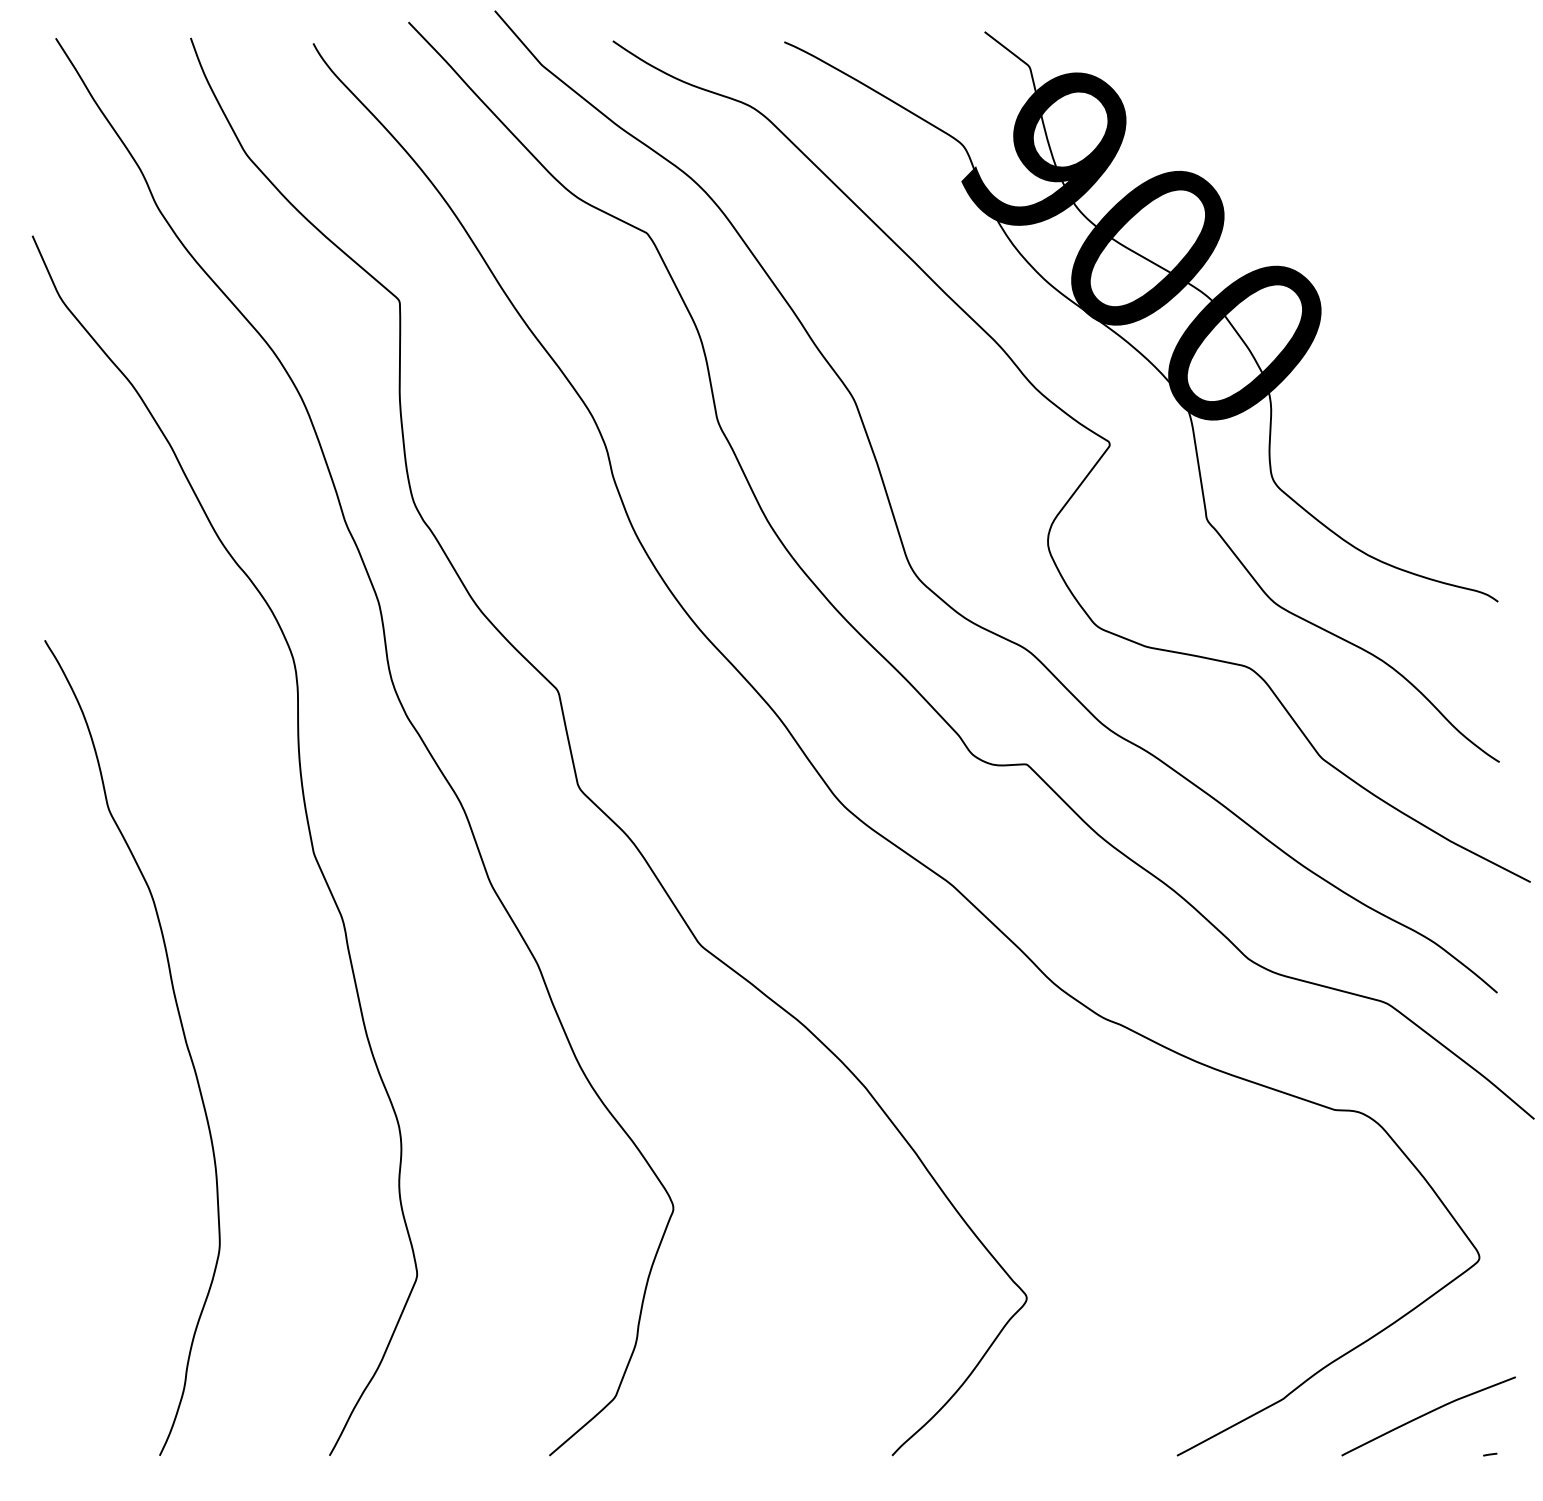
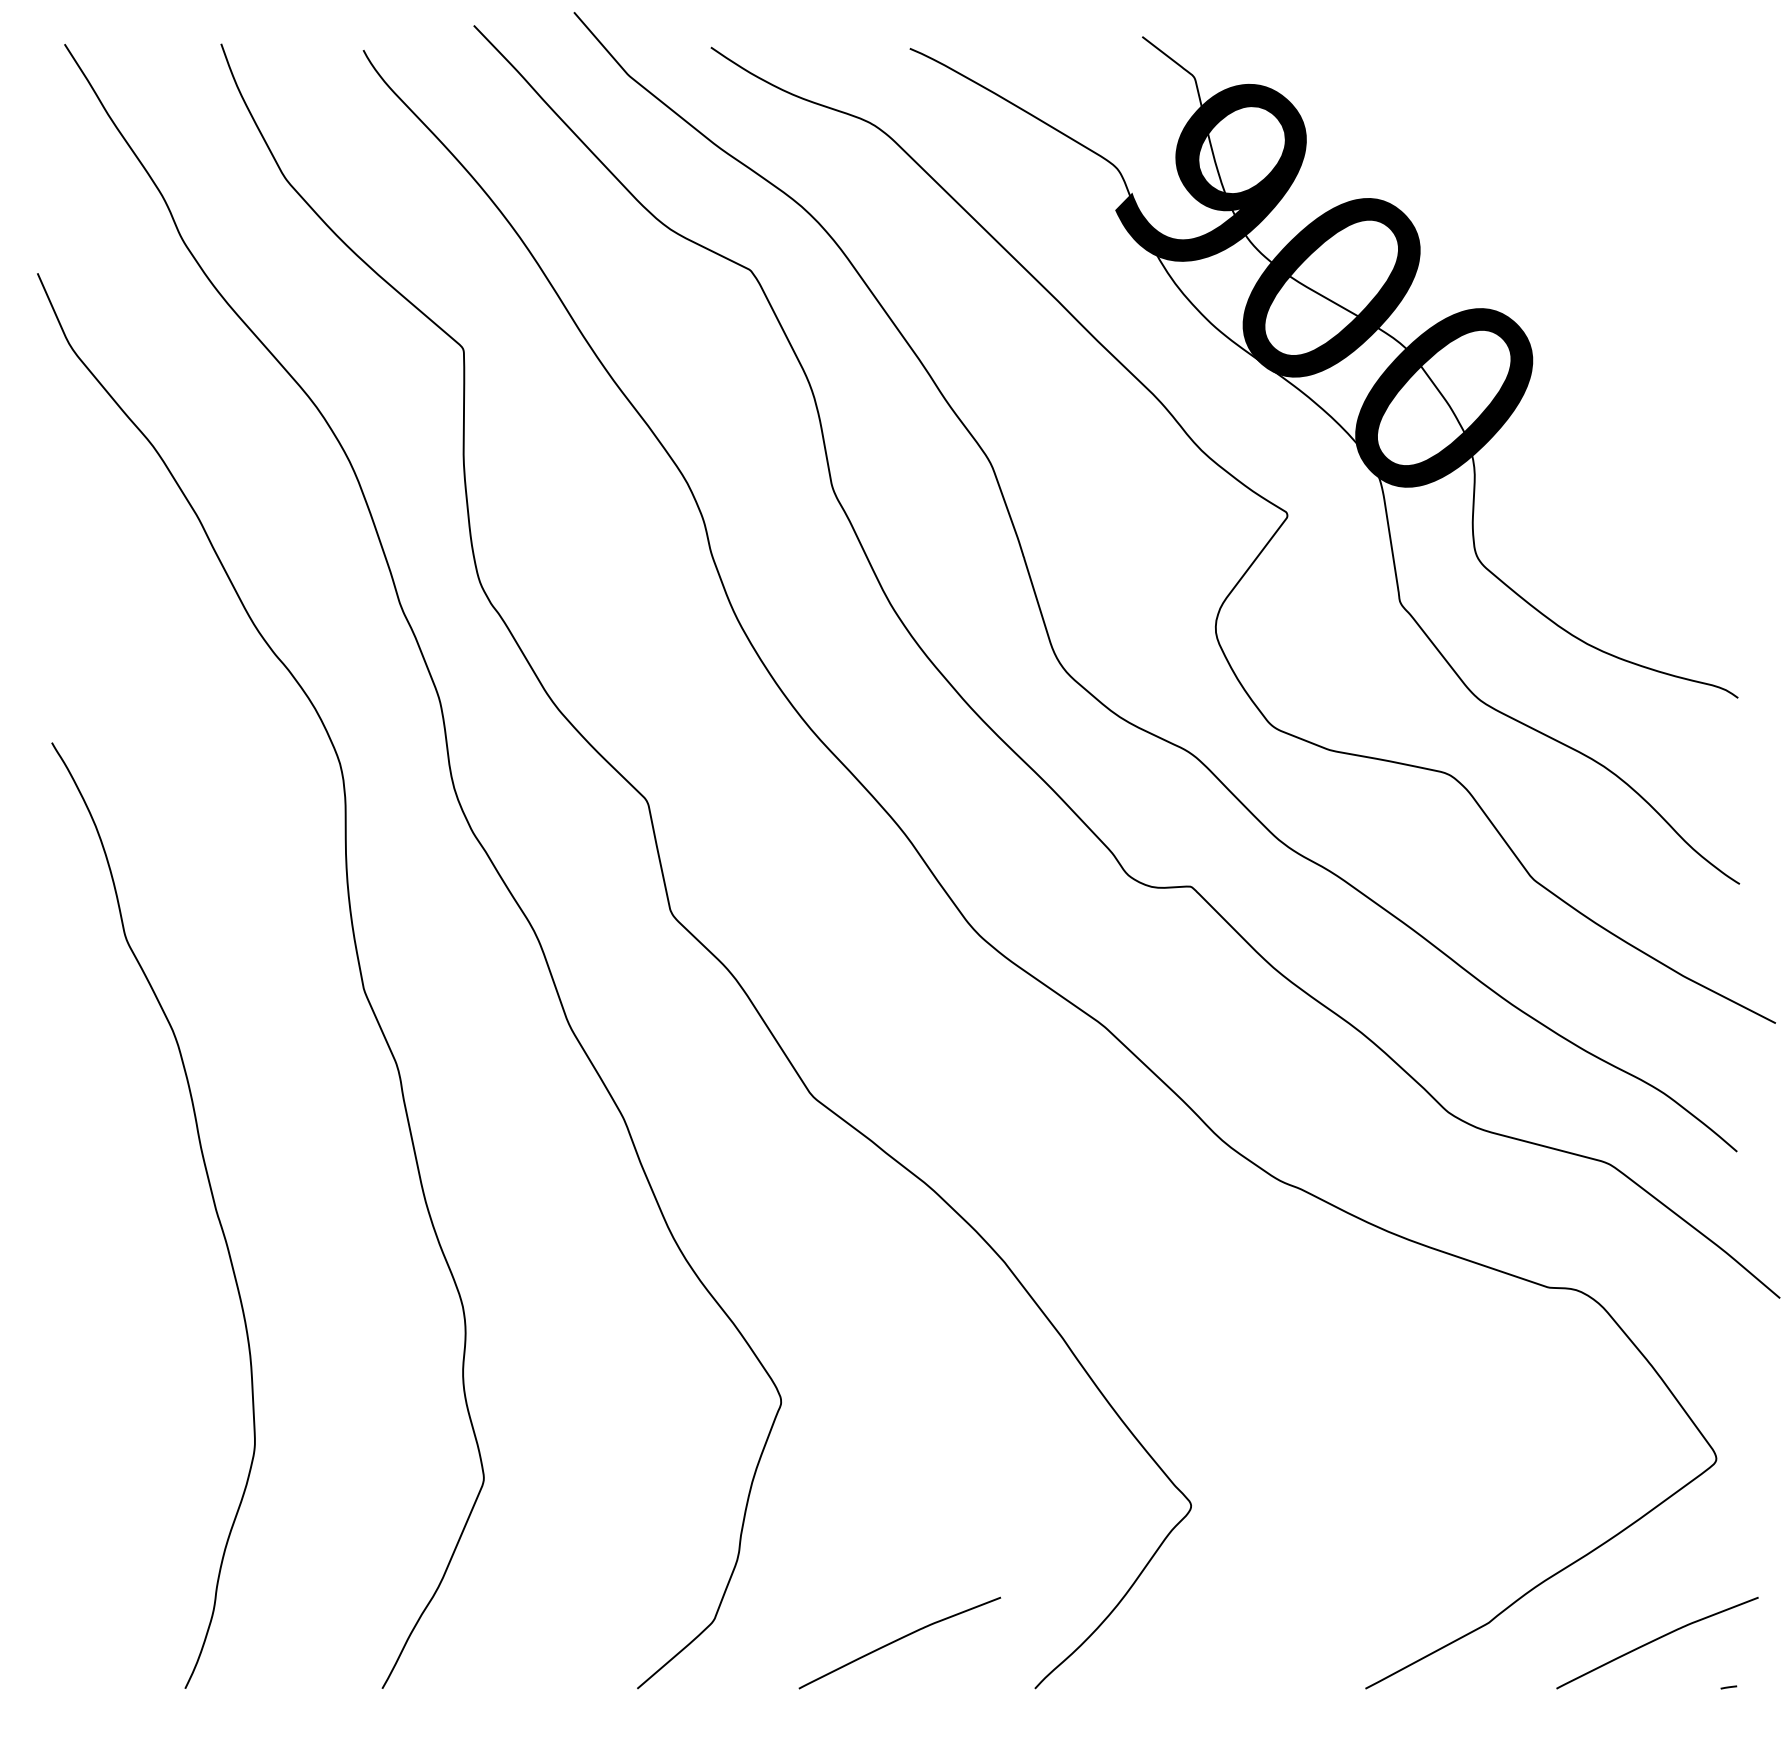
curve: (774, 1414) -> (898, 1640), added

